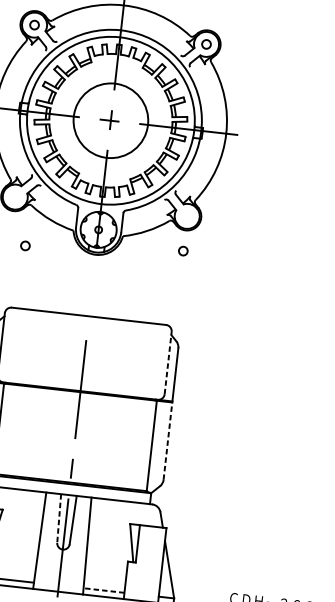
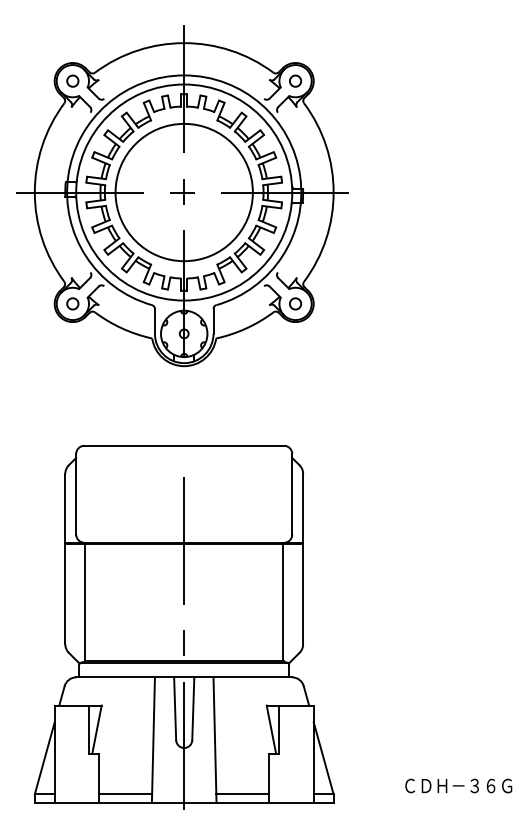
circle: (110, 120) -> (183, 192), size x1.43
circle: (25, 245) -> (72, 303), moved
circle: (183, 250) -> (295, 303), moved
line: (168, 362) -> (292, 493), dashed -> solid
line: (168, 440) -> (303, 593), dashed -> solid
line: (59, 519) -> (175, 709), dashed -> solid
line: (103, 590) -> (242, 794), dashed -> solid

